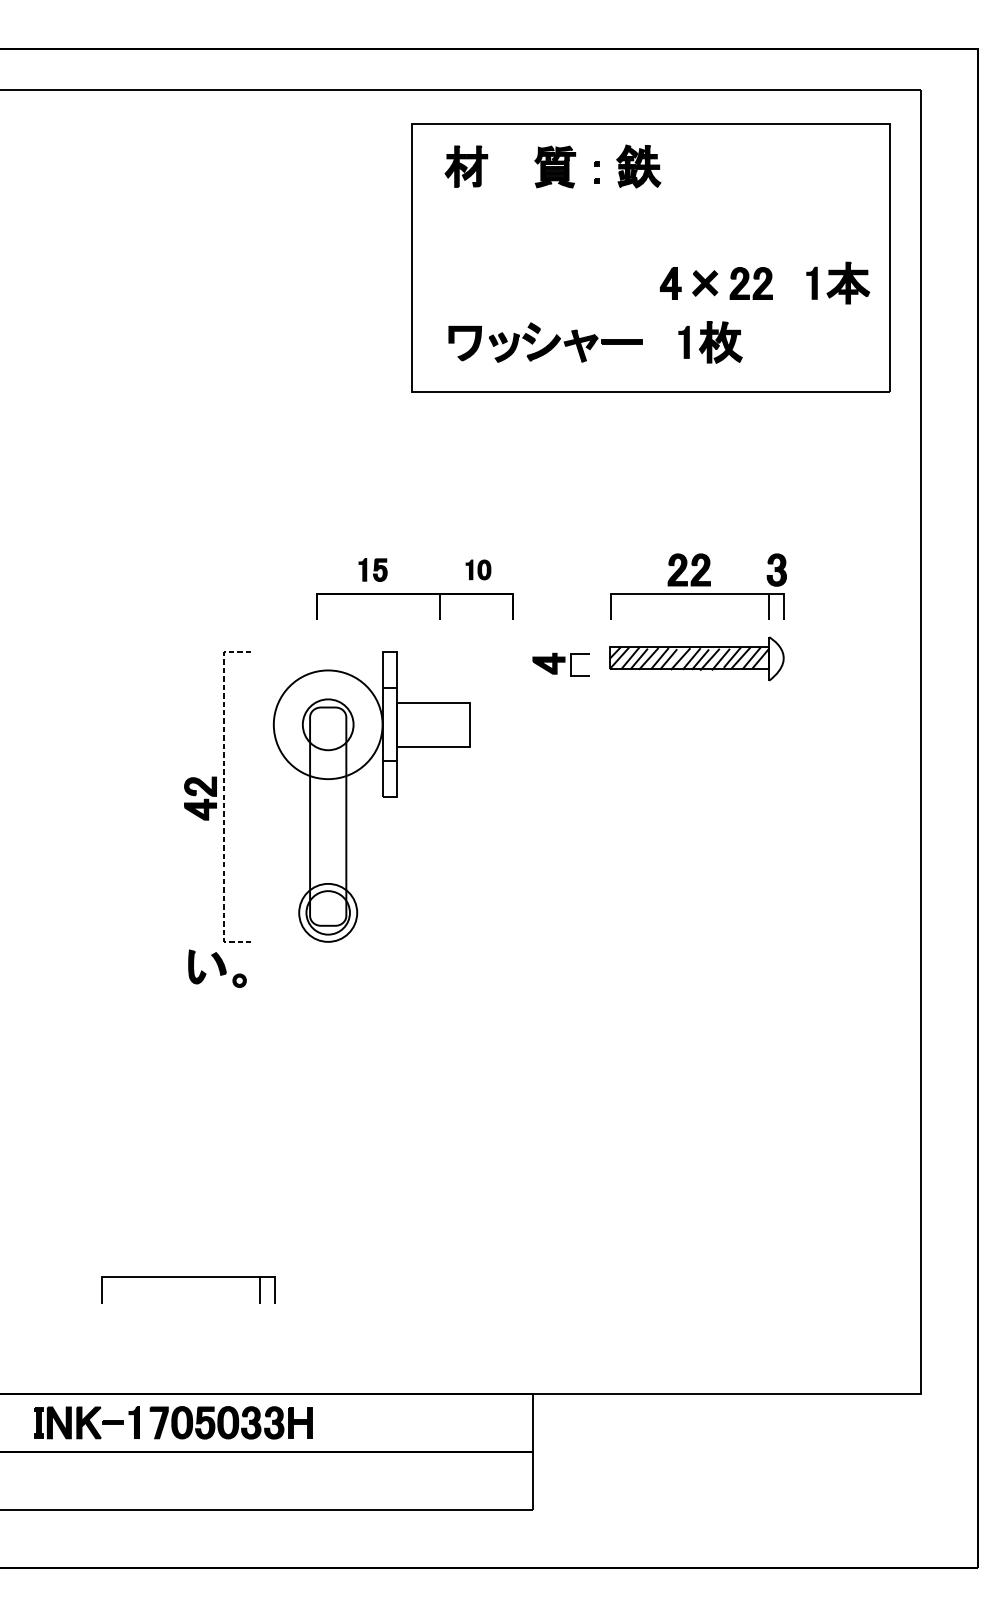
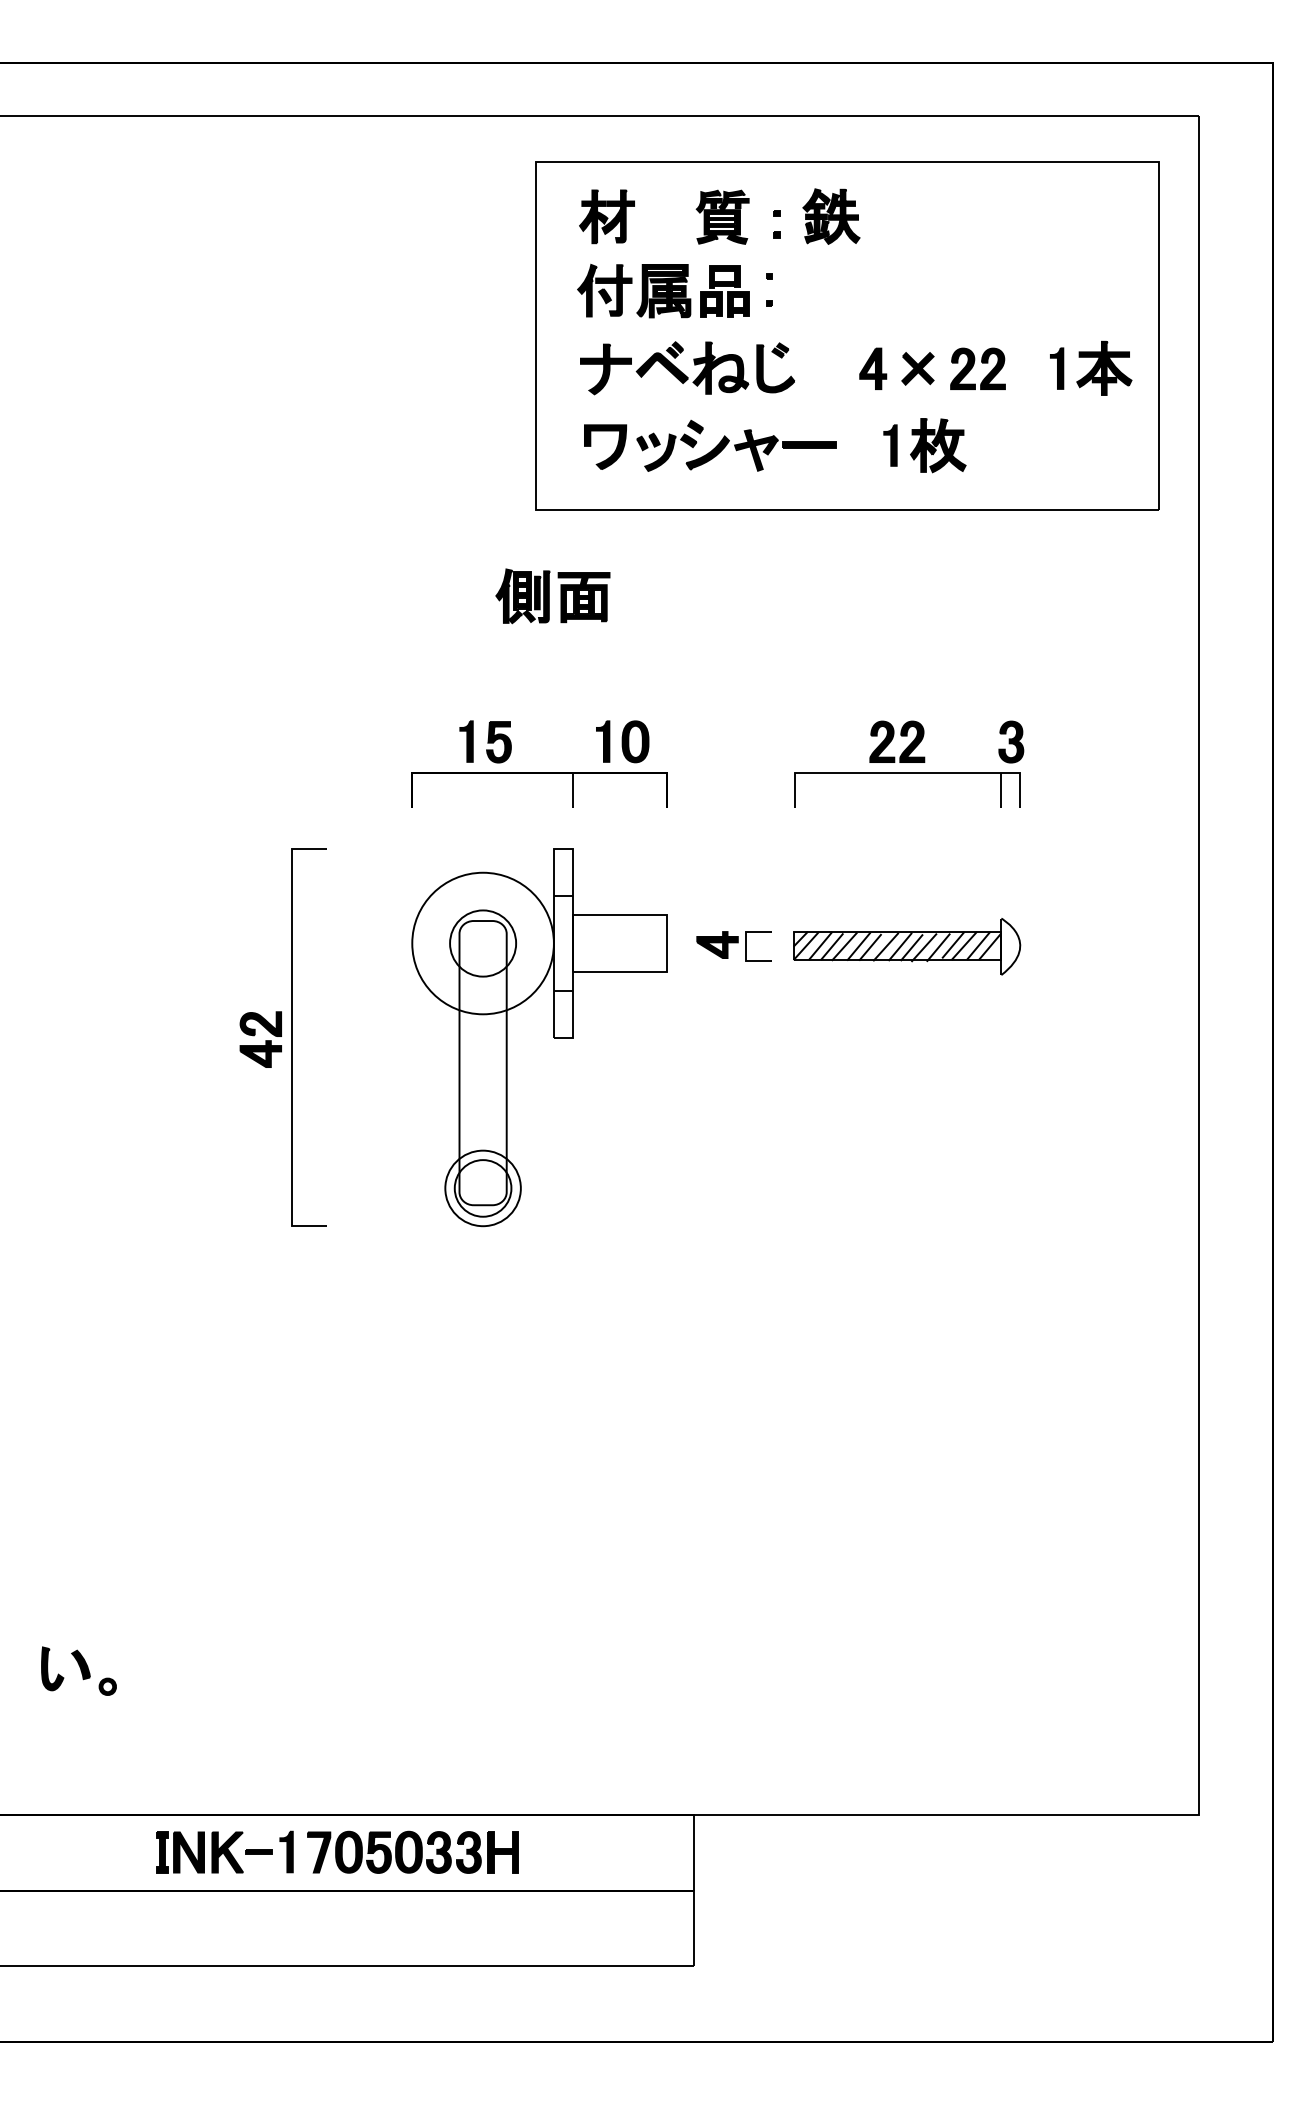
part: (518, 223) -> (674, 290), added
part: (528, 283) -> (687, 368), added
part: (424, 458) -> (552, 596), added
part: (373, 569) -> (485, 741), size x1.43
part: (478, 569) -> (622, 741), size x1.67
part: (697, 658) -> (907, 946), moved
part: (561, 664) -> (733, 946), moved
line: (224, 796) -> (291, 1037), dashed -> solid
part: (382, 796) -> (553, 1037), moved
part: (217, 968) -> (78, 1670), moved
part: (187, 1277) -> (244, 1663), removed
part: (173, 1422) -> (337, 1851), moved

